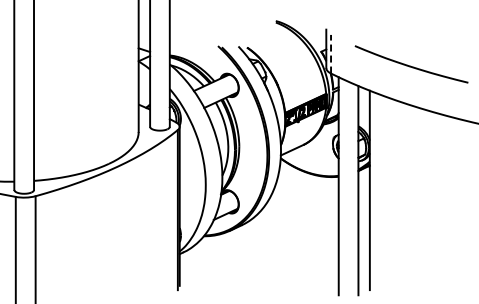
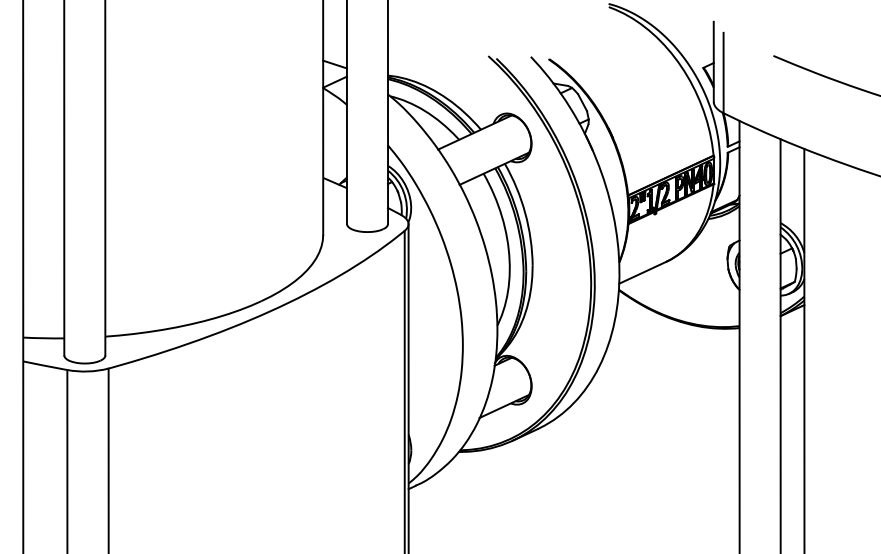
line: (331, 53) -> (724, 71), dashed -> solid

